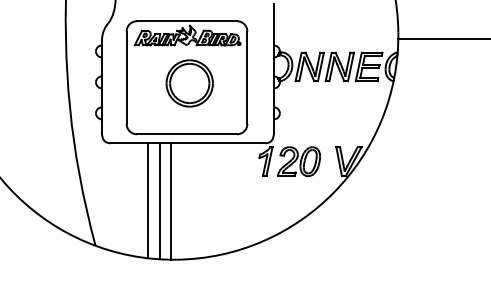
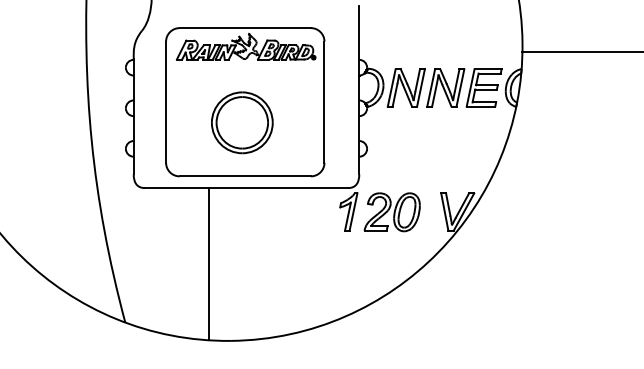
part: (189, 83) -> (241, 122), moved
line: (147, 200) -> (193, 263), removed
line: (171, 201) -> (224, 264), removed

